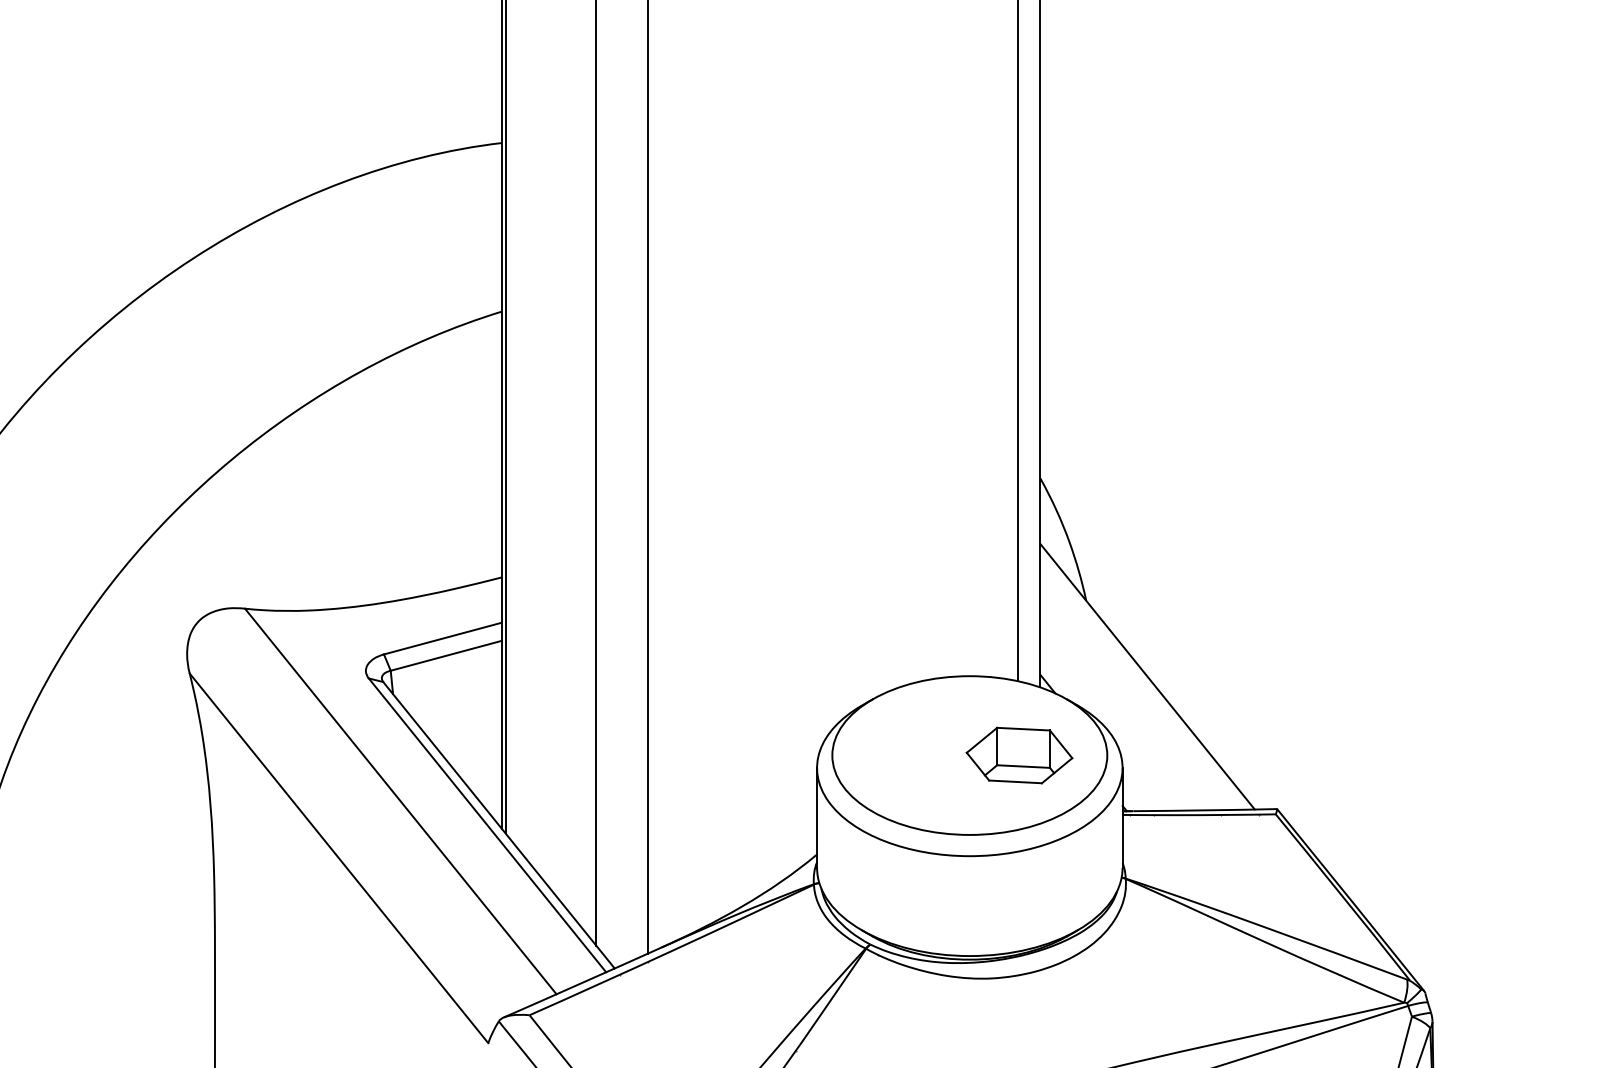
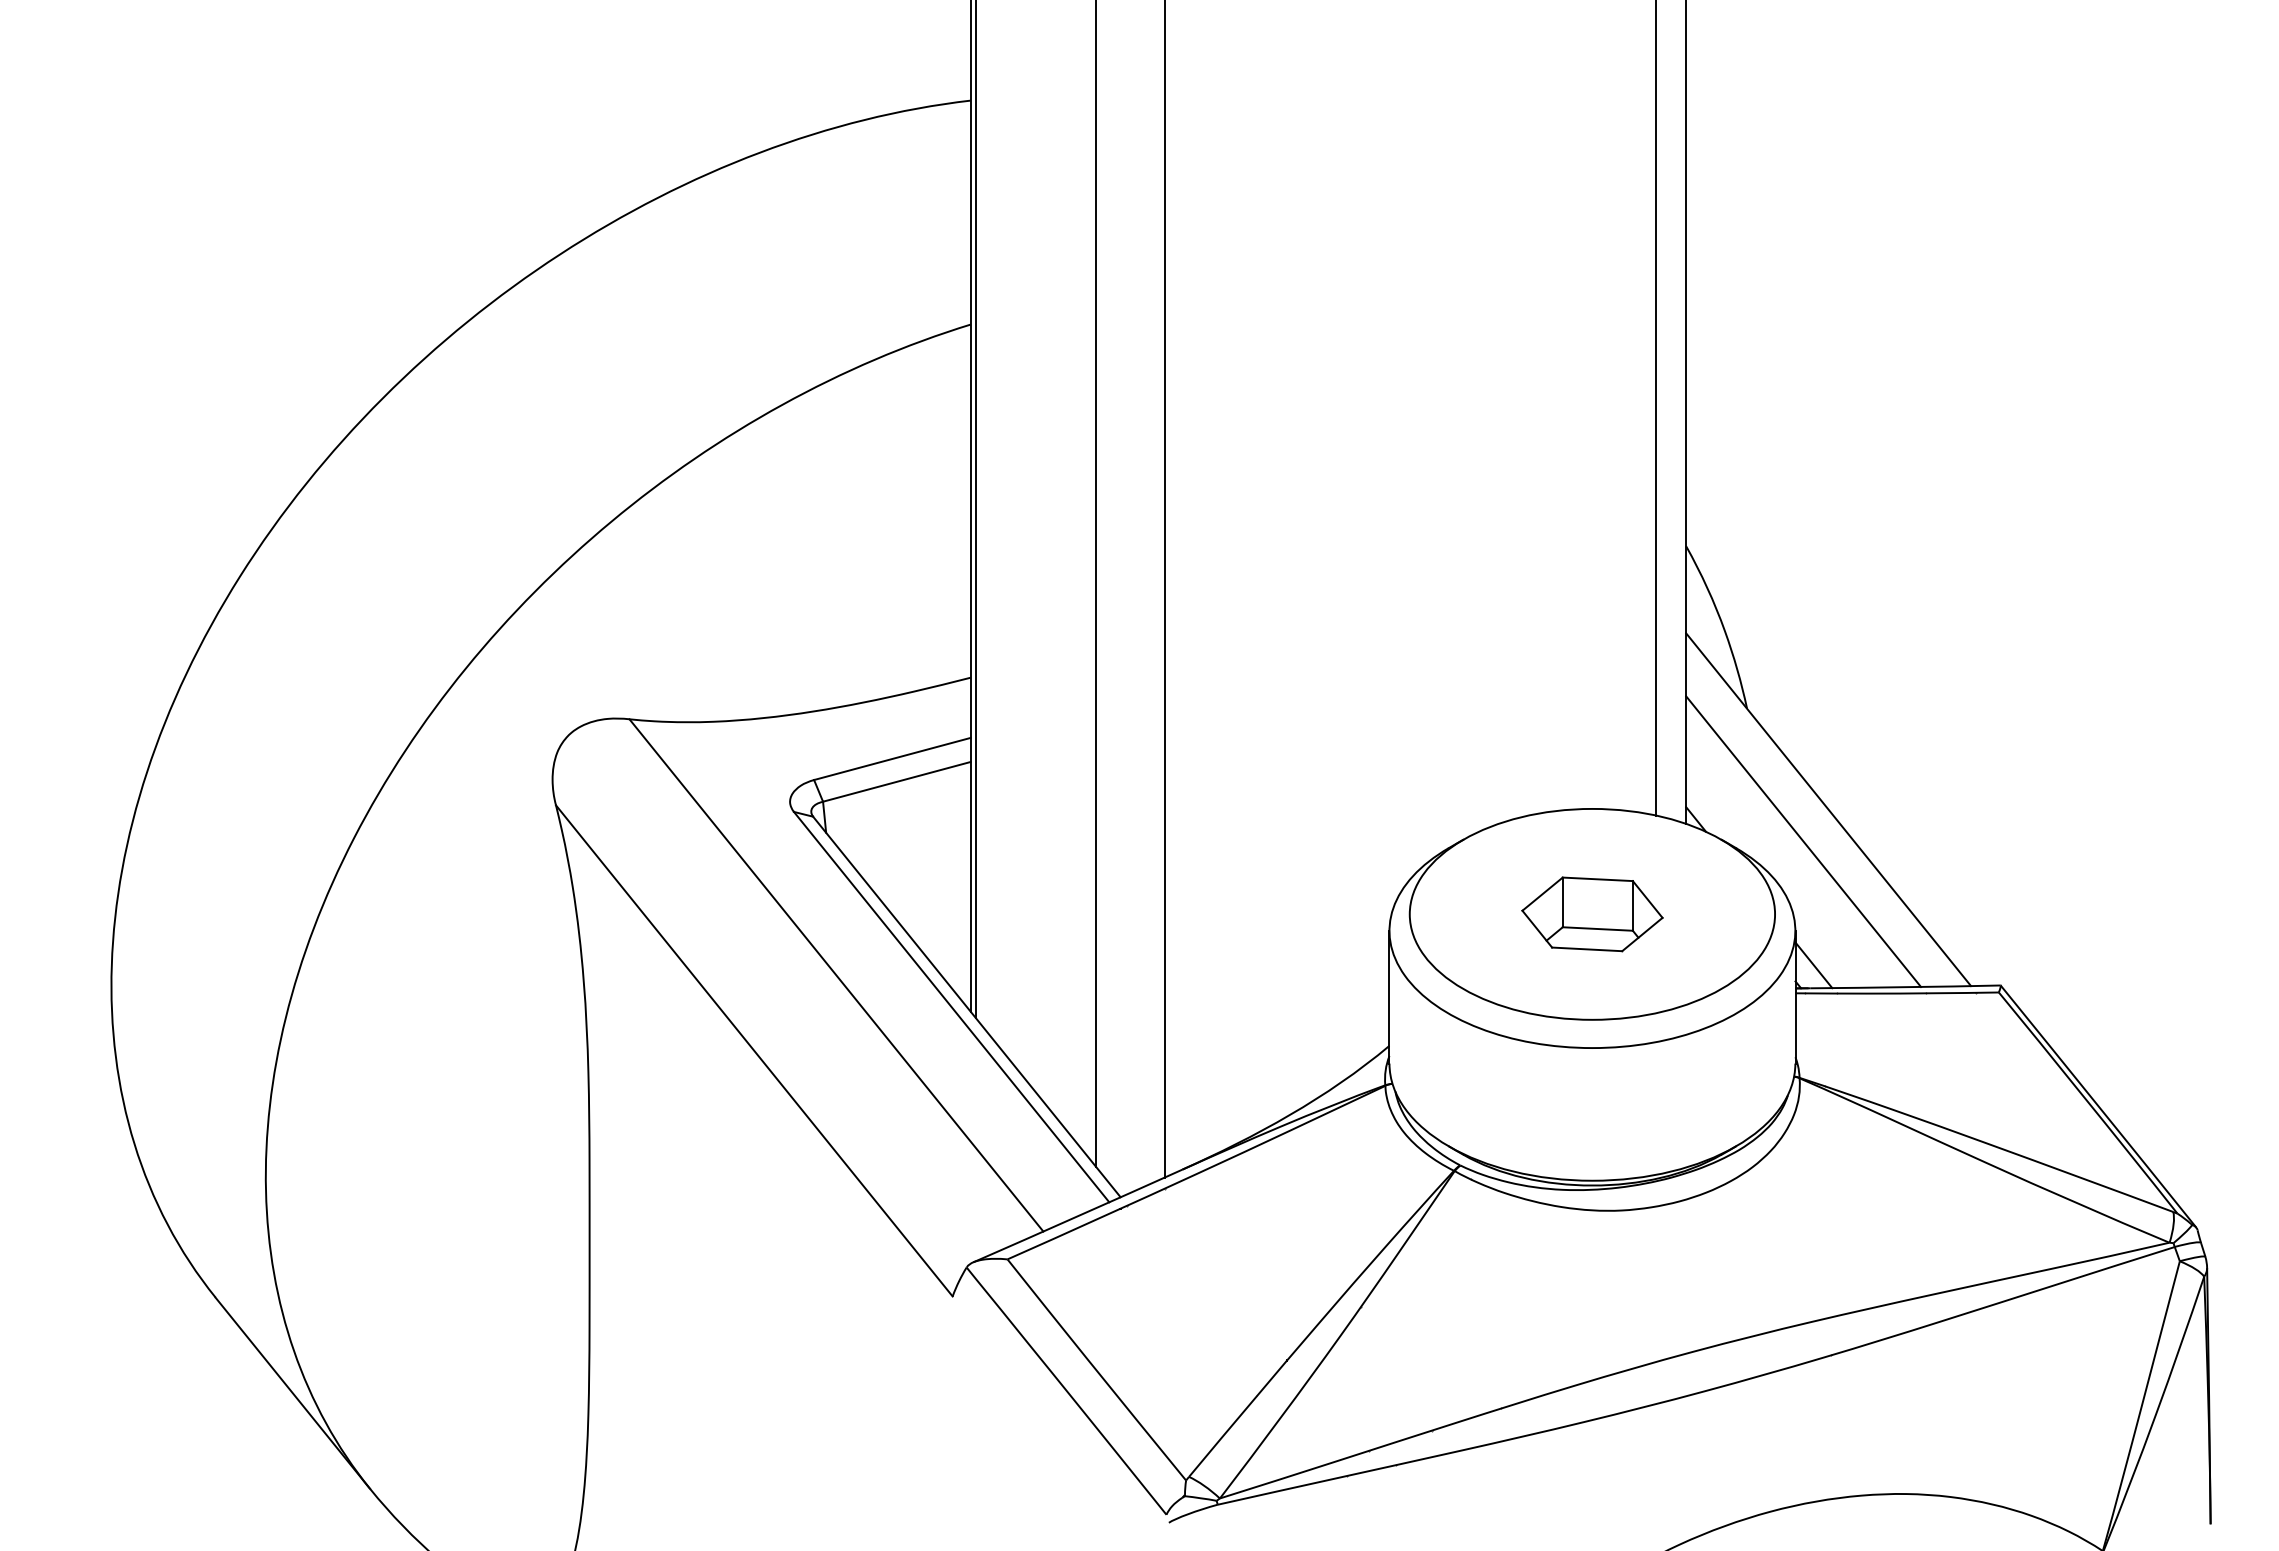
line: (1128, 700) -> (1803, 841), added
part: (1019, 755) -> (1592, 914), moved
line: (1136, 794) -> (1813, 965), added

